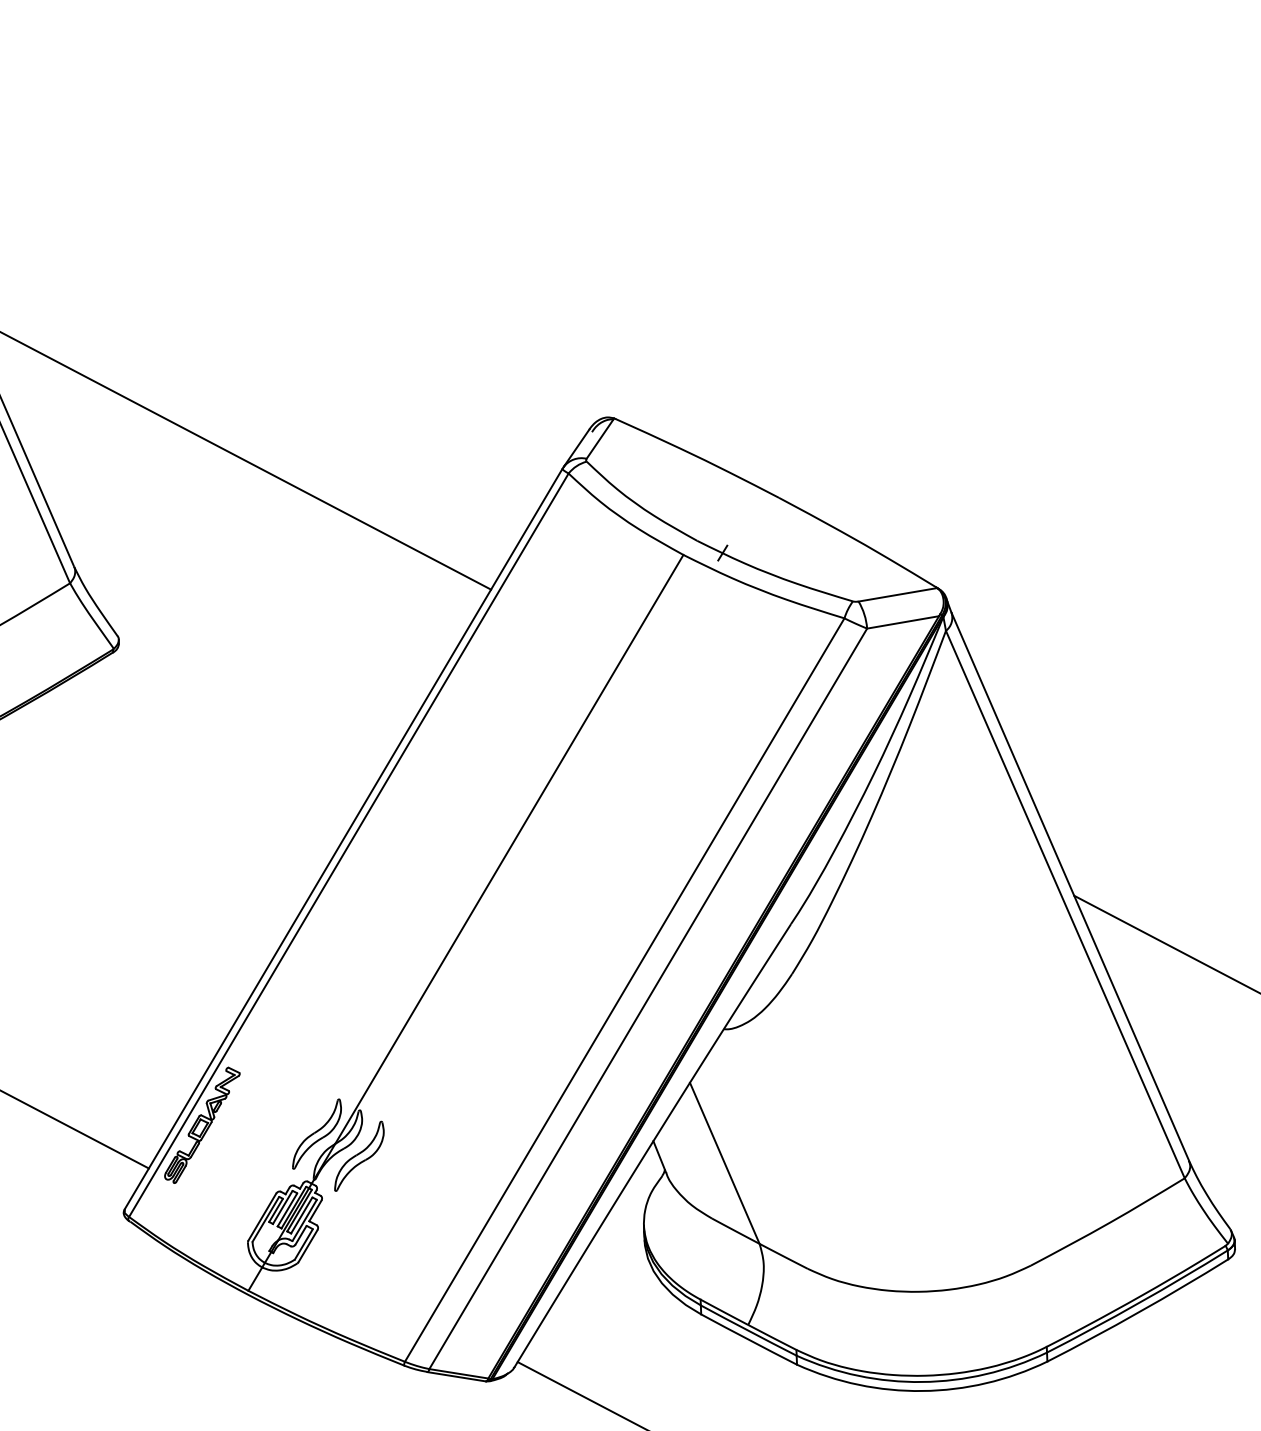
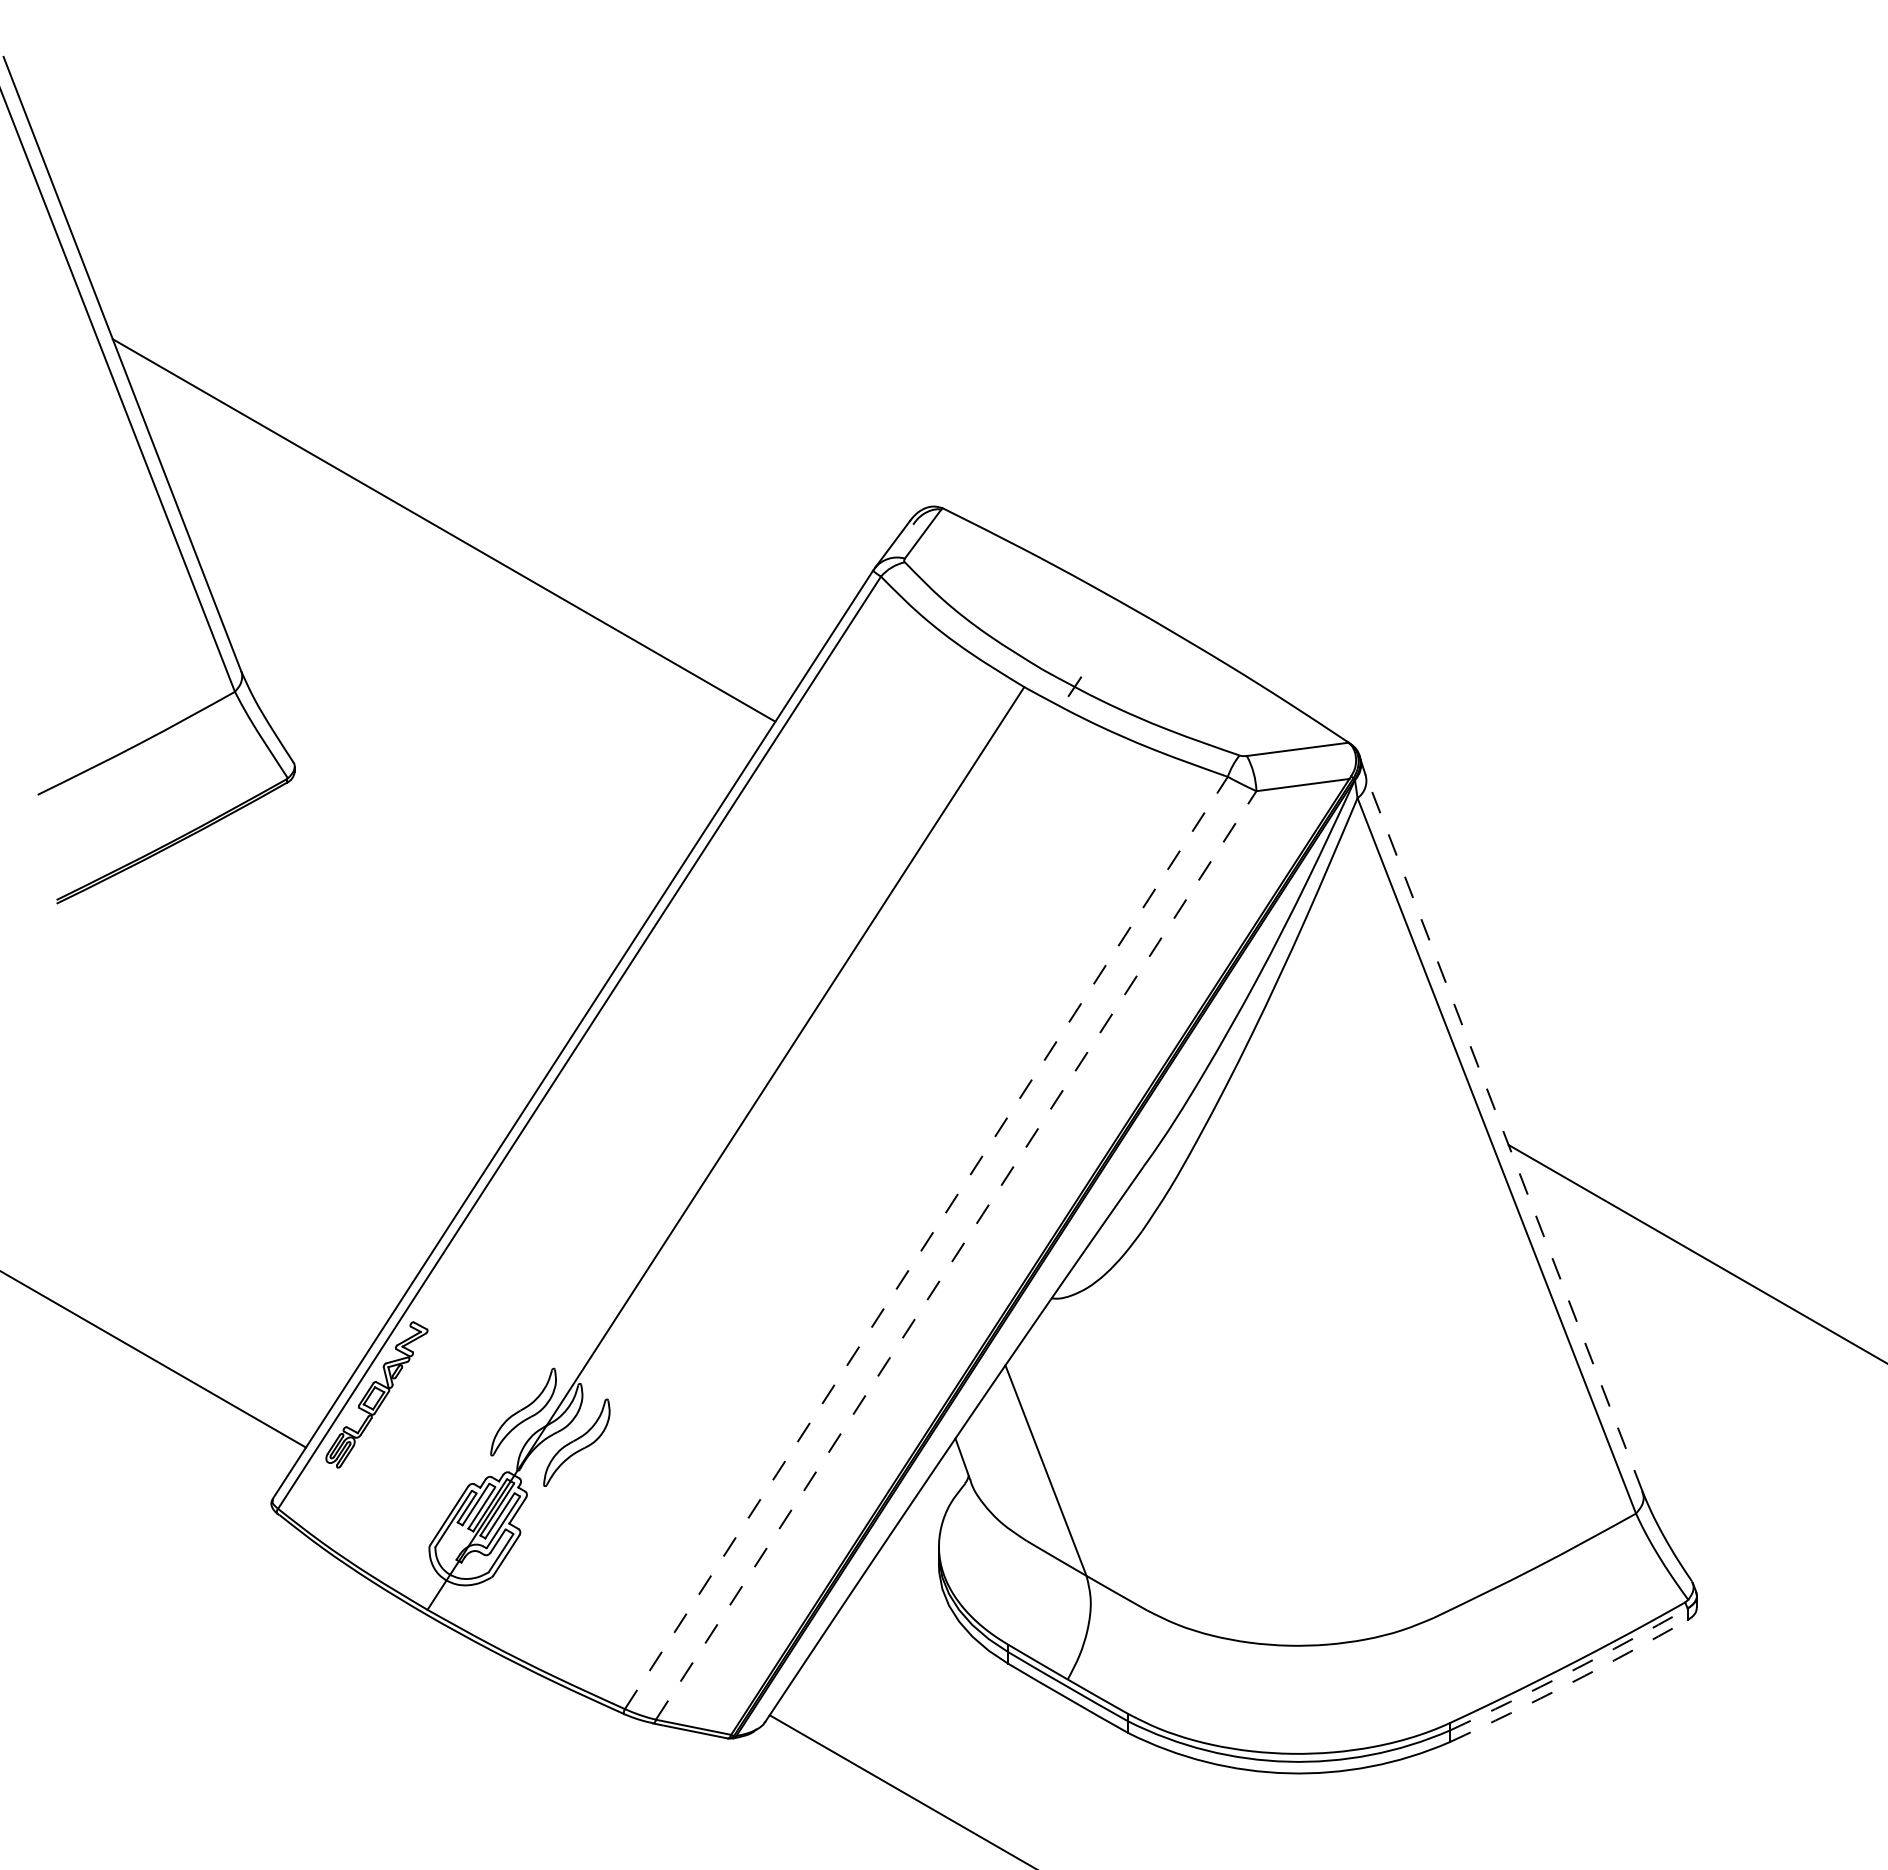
line: (1070, 886) -> (1504, 1133), solid -> dashed
line: (624, 989) -> (926, 1242), solid -> dashed
line: (648, 998) -> (956, 1255), solid -> dashed
arc: (1138, 1303) -> (1570, 1671), solid -> dashed
arc: (1139, 1312) -> (1570, 1683), solid -> dashed

